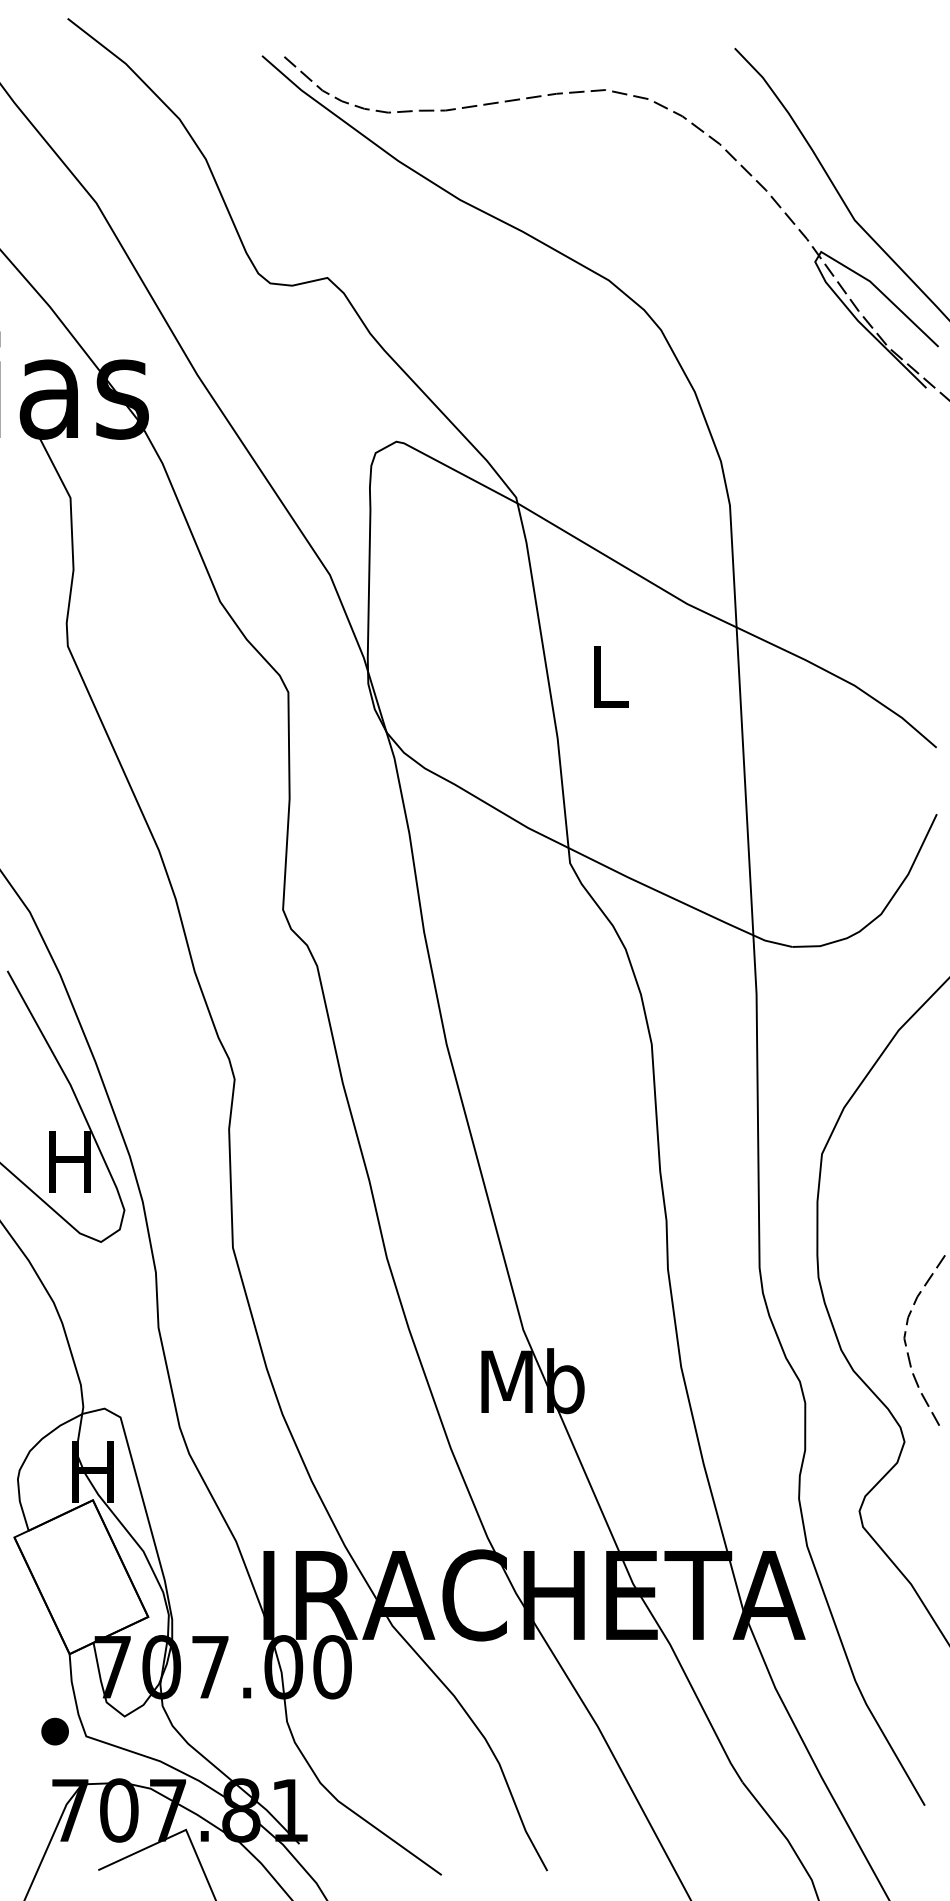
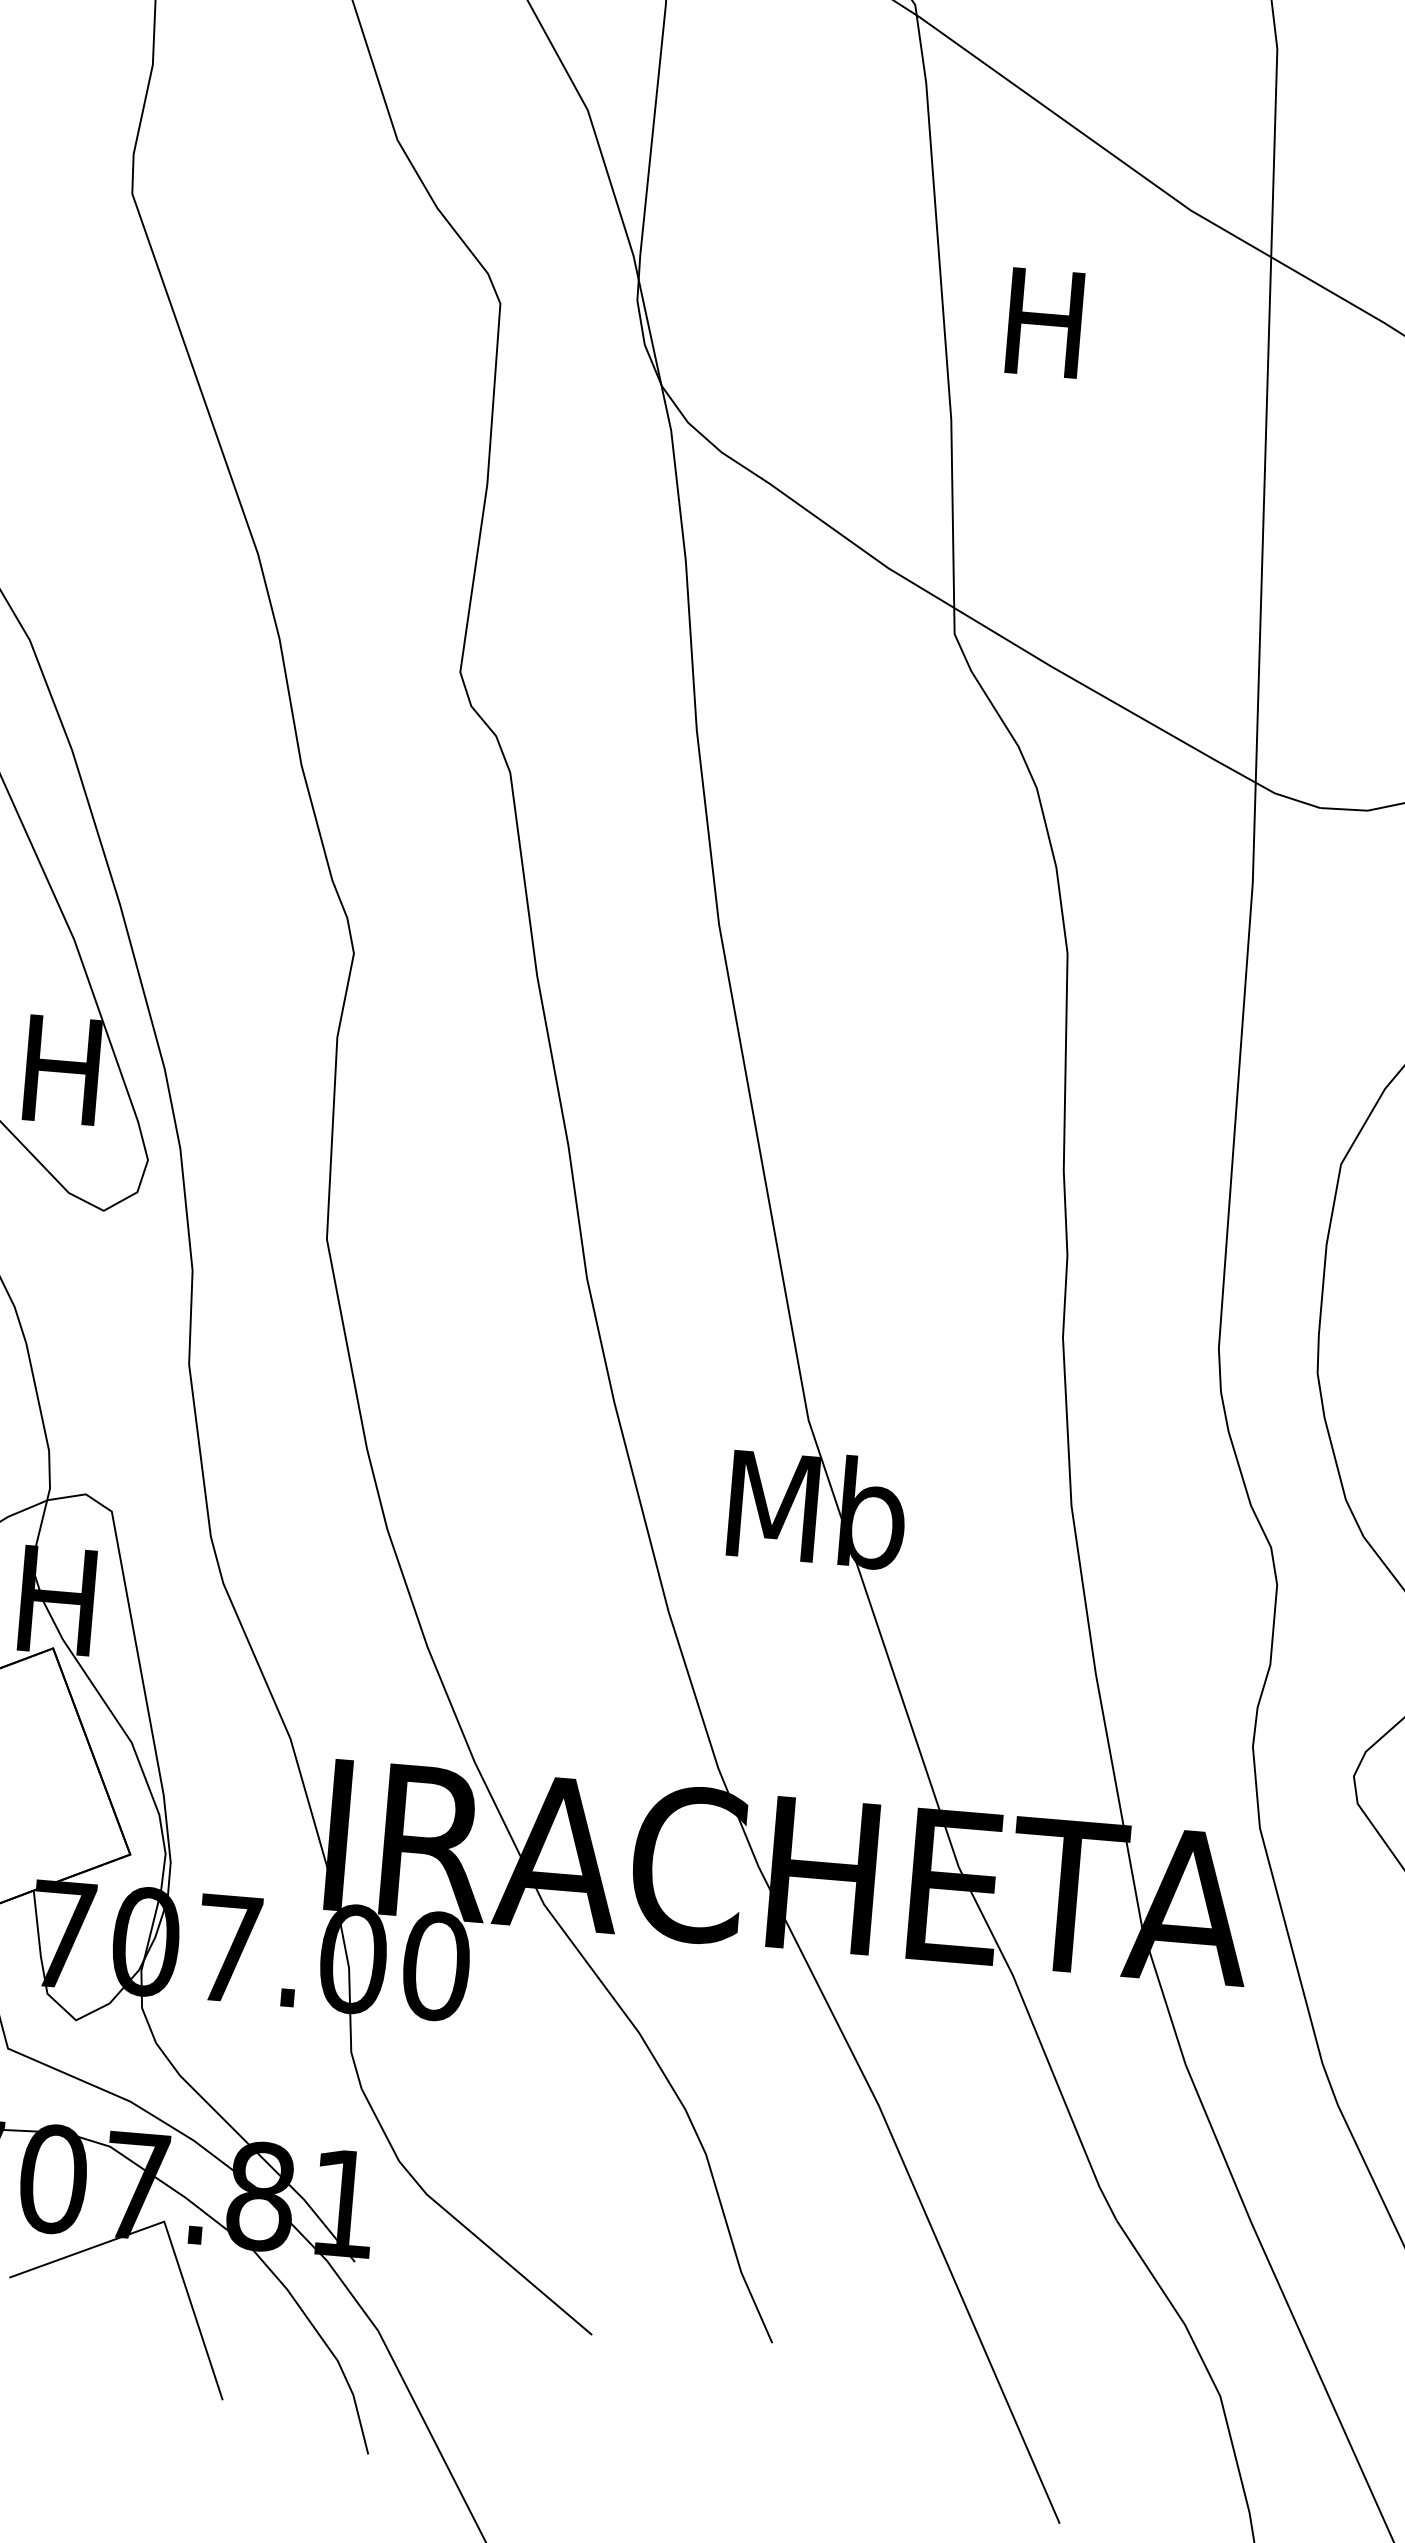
text: (607, 676) -> (1044, 322), L -> H

